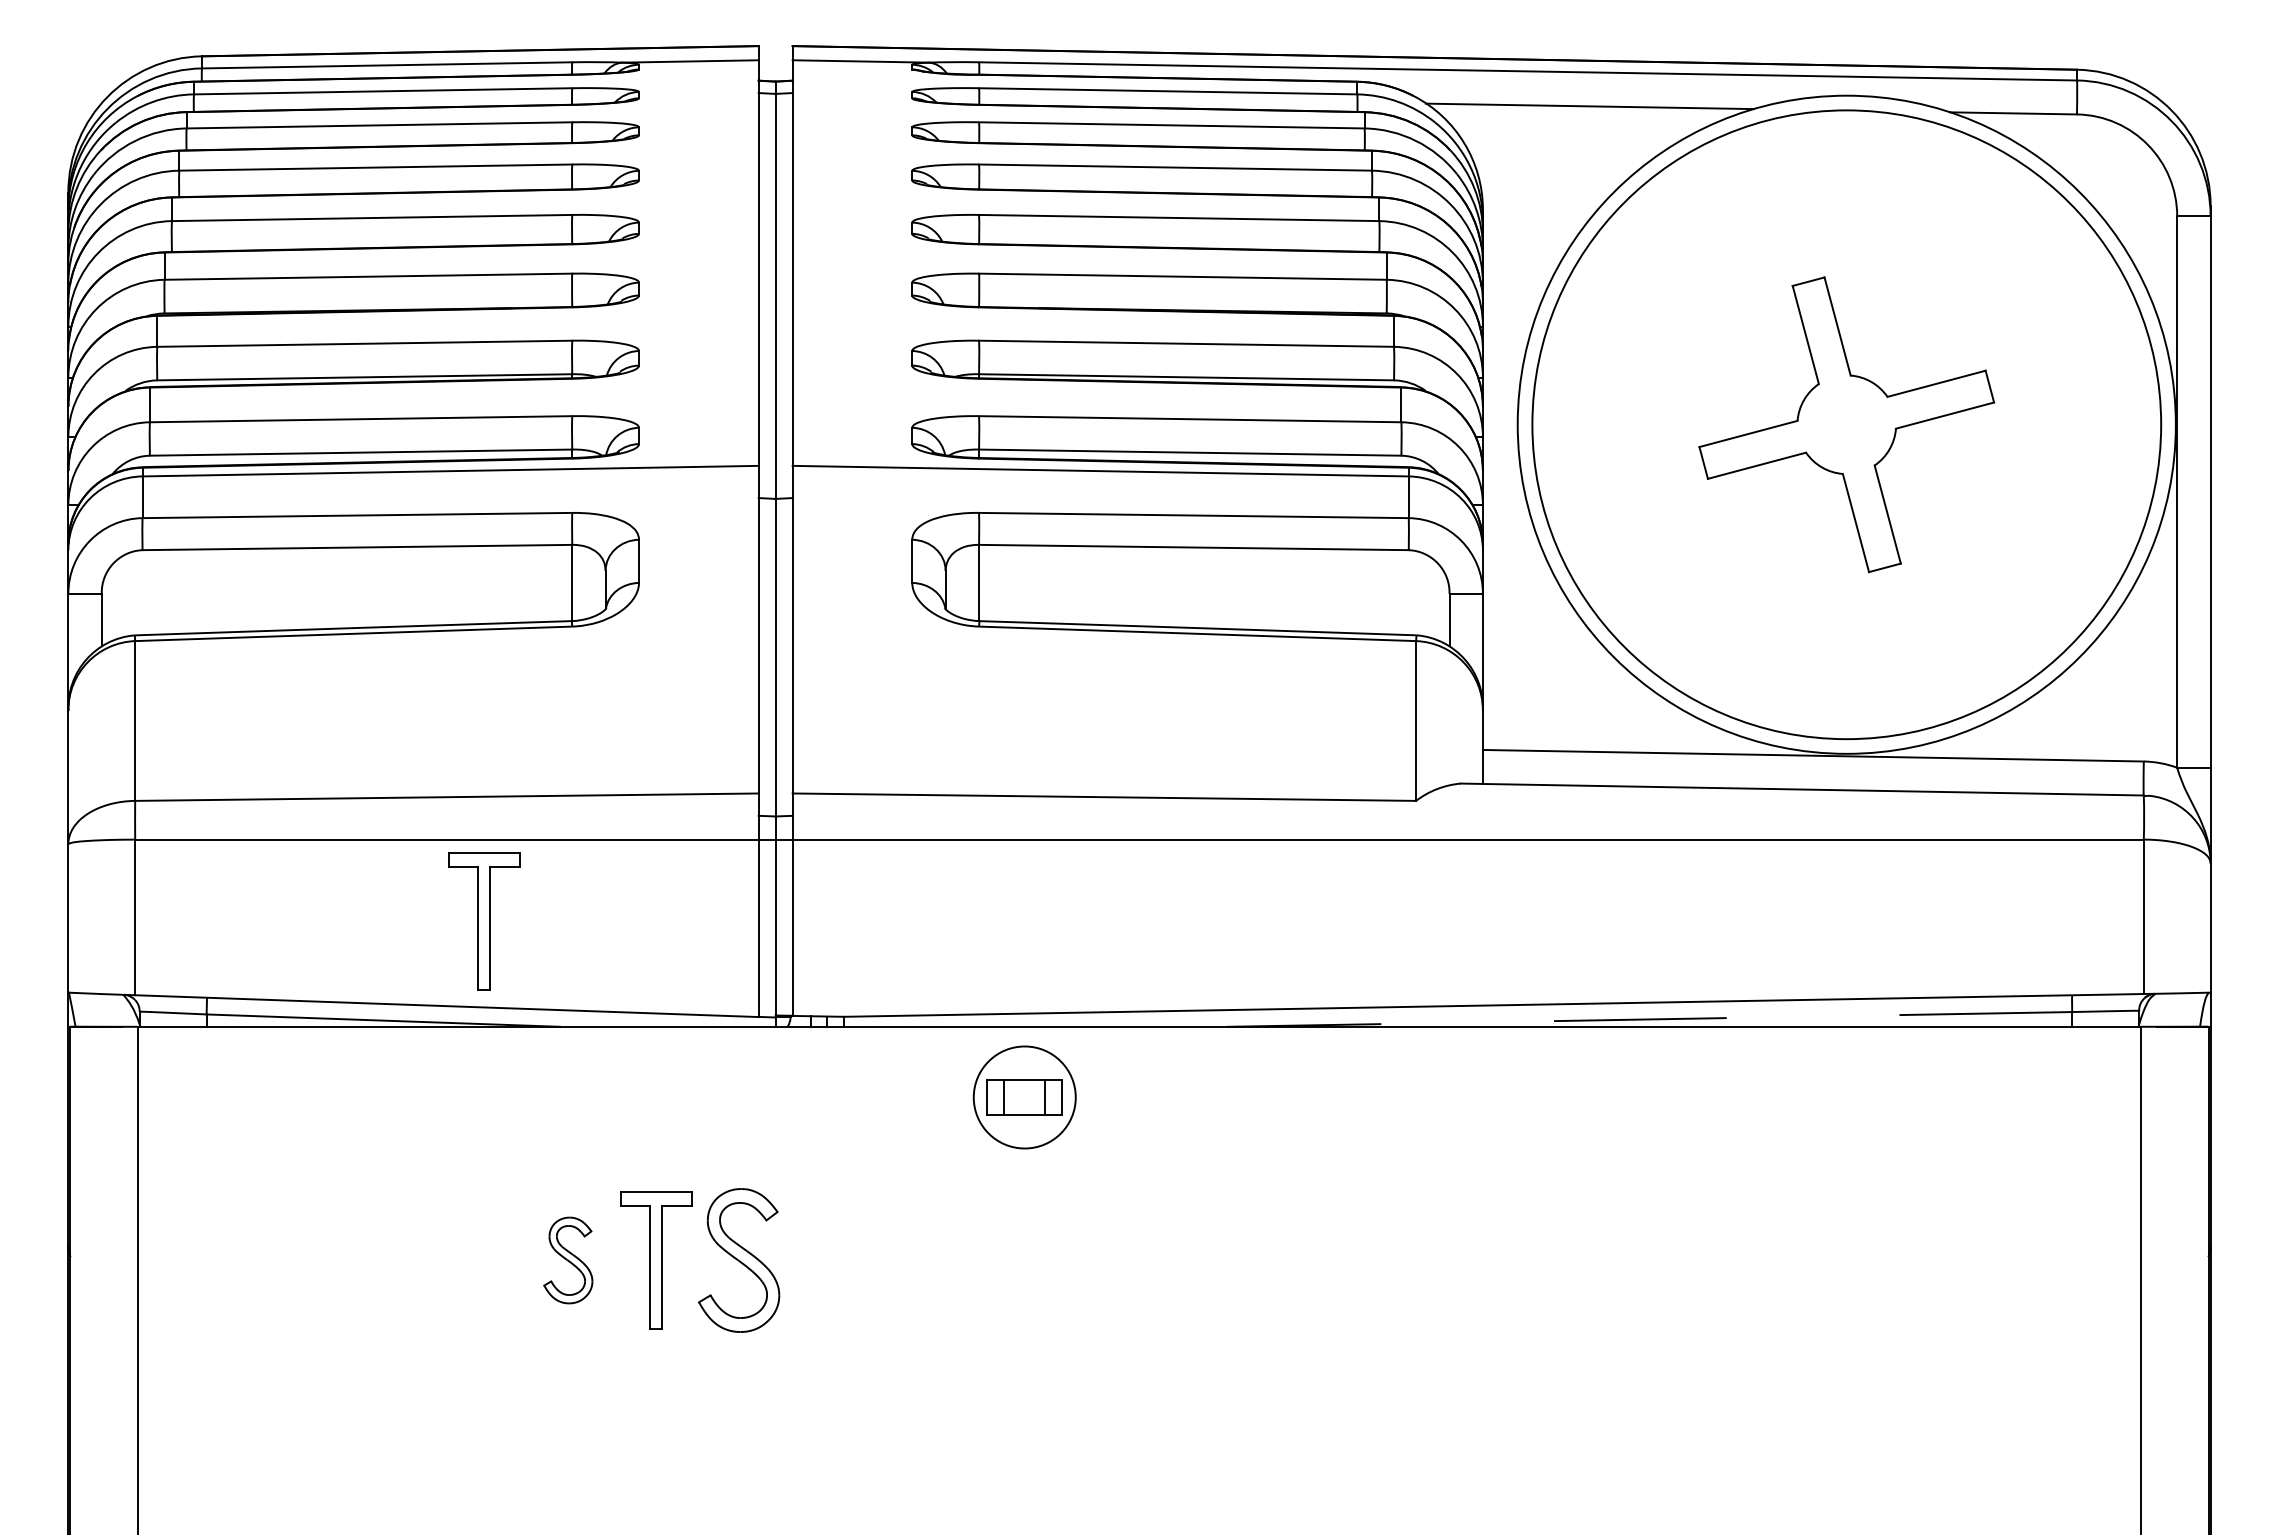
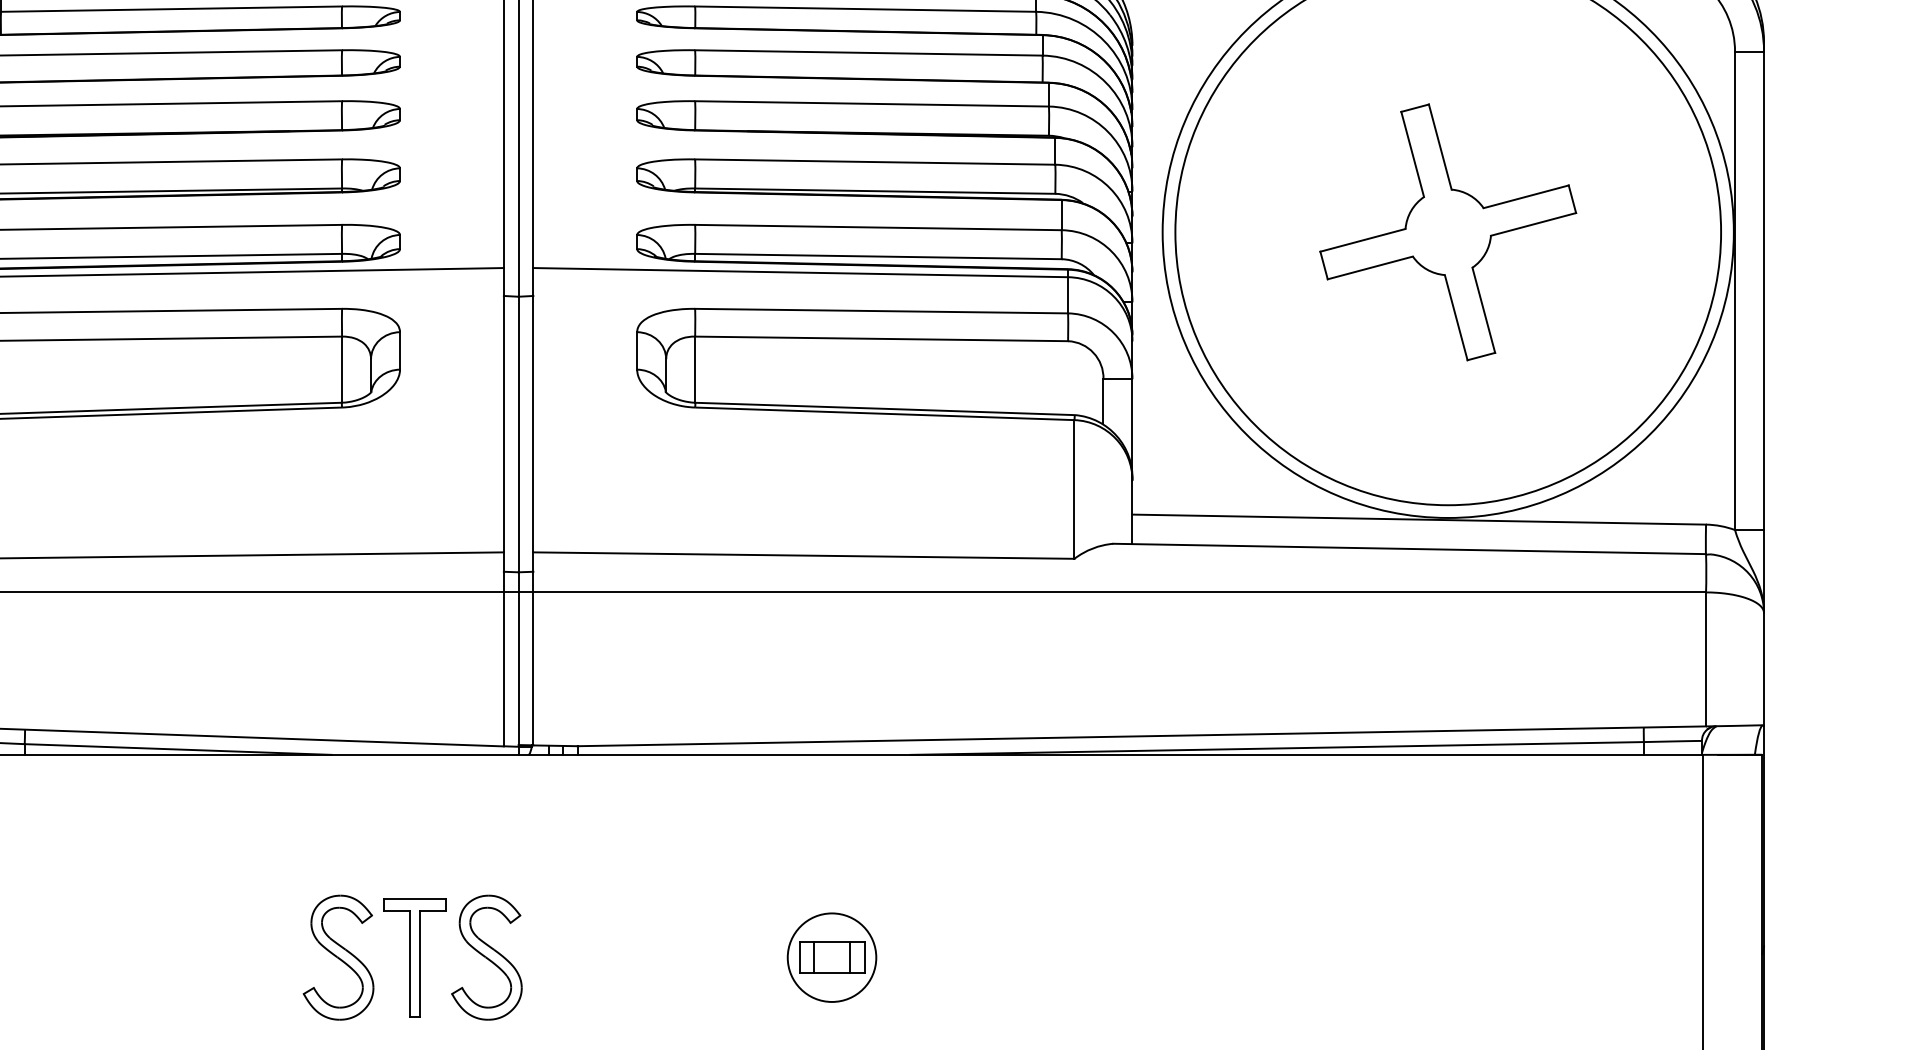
part: (484, 921) -> (265, 663), removed
line: (1649, 1019) -> (1277, 748), dashed -> solid
part: (1024, 1097) -> (831, 957), moved
part: (568, 1260) -> (338, 957), size x1.67

